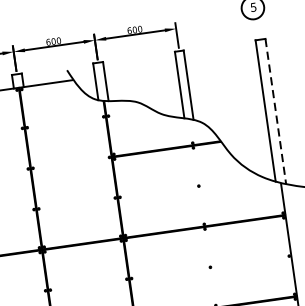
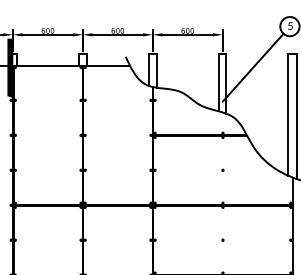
line: (216, 61) -> (252, 67), added
line: (275, 111) -> (296, 116), dashed -> solid

